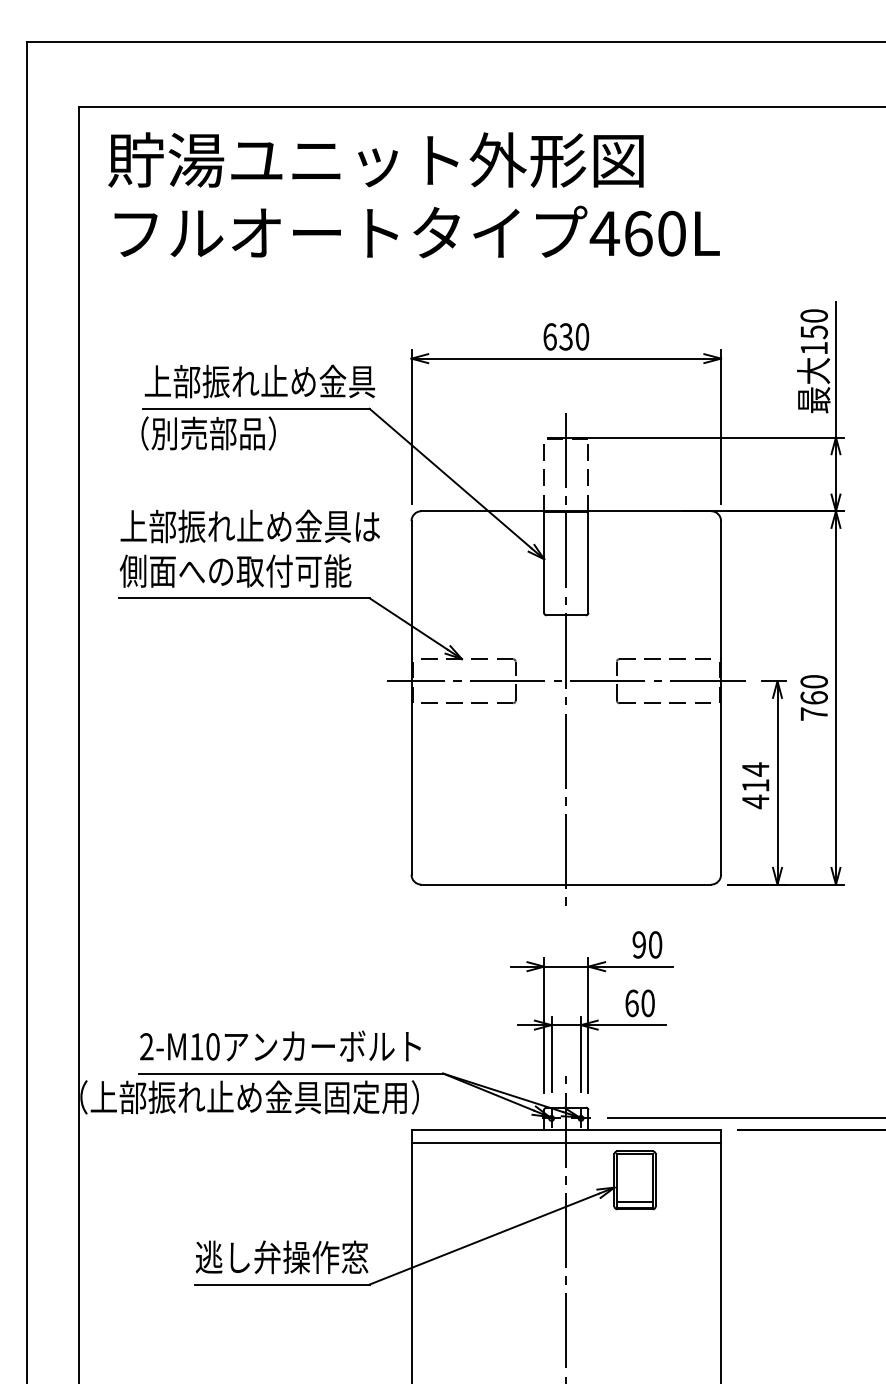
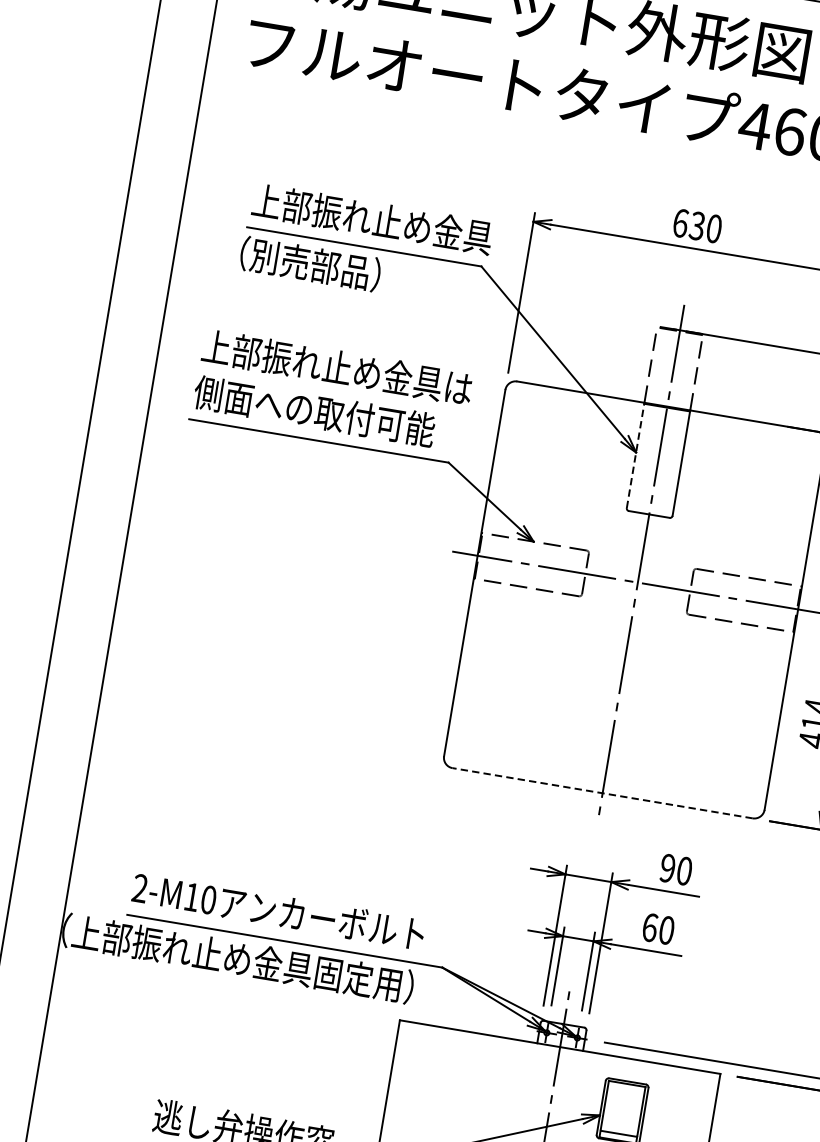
line: (544, 562) -> (635, 455), solid -> dashed
line: (566, 884) -> (602, 793), solid -> dashed
line: (566, 1142) -> (558, 1060), removed

